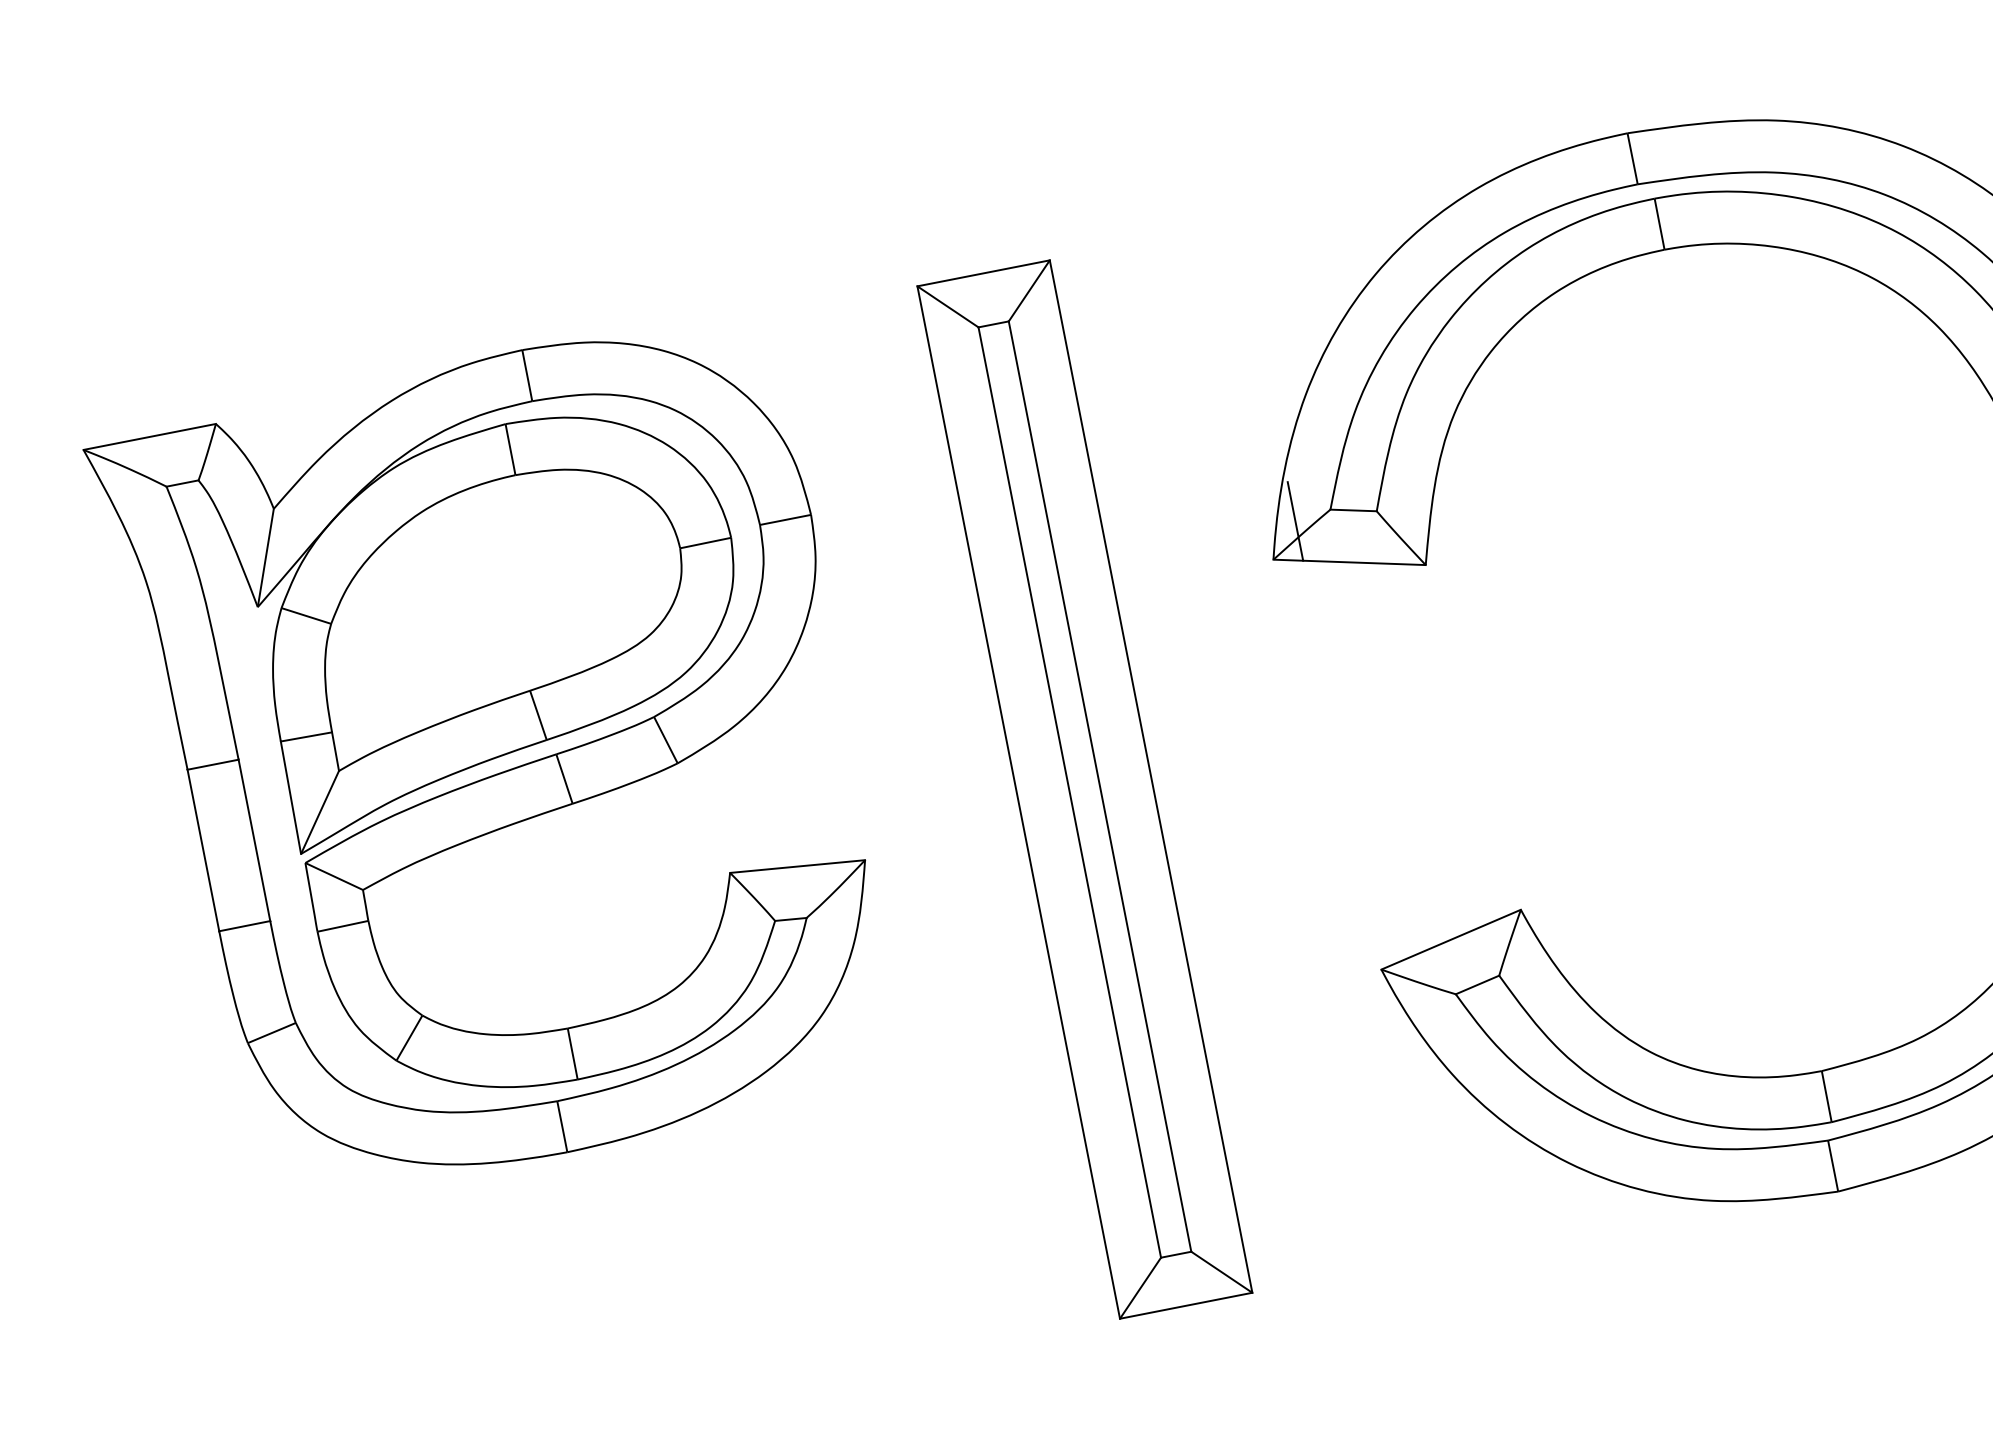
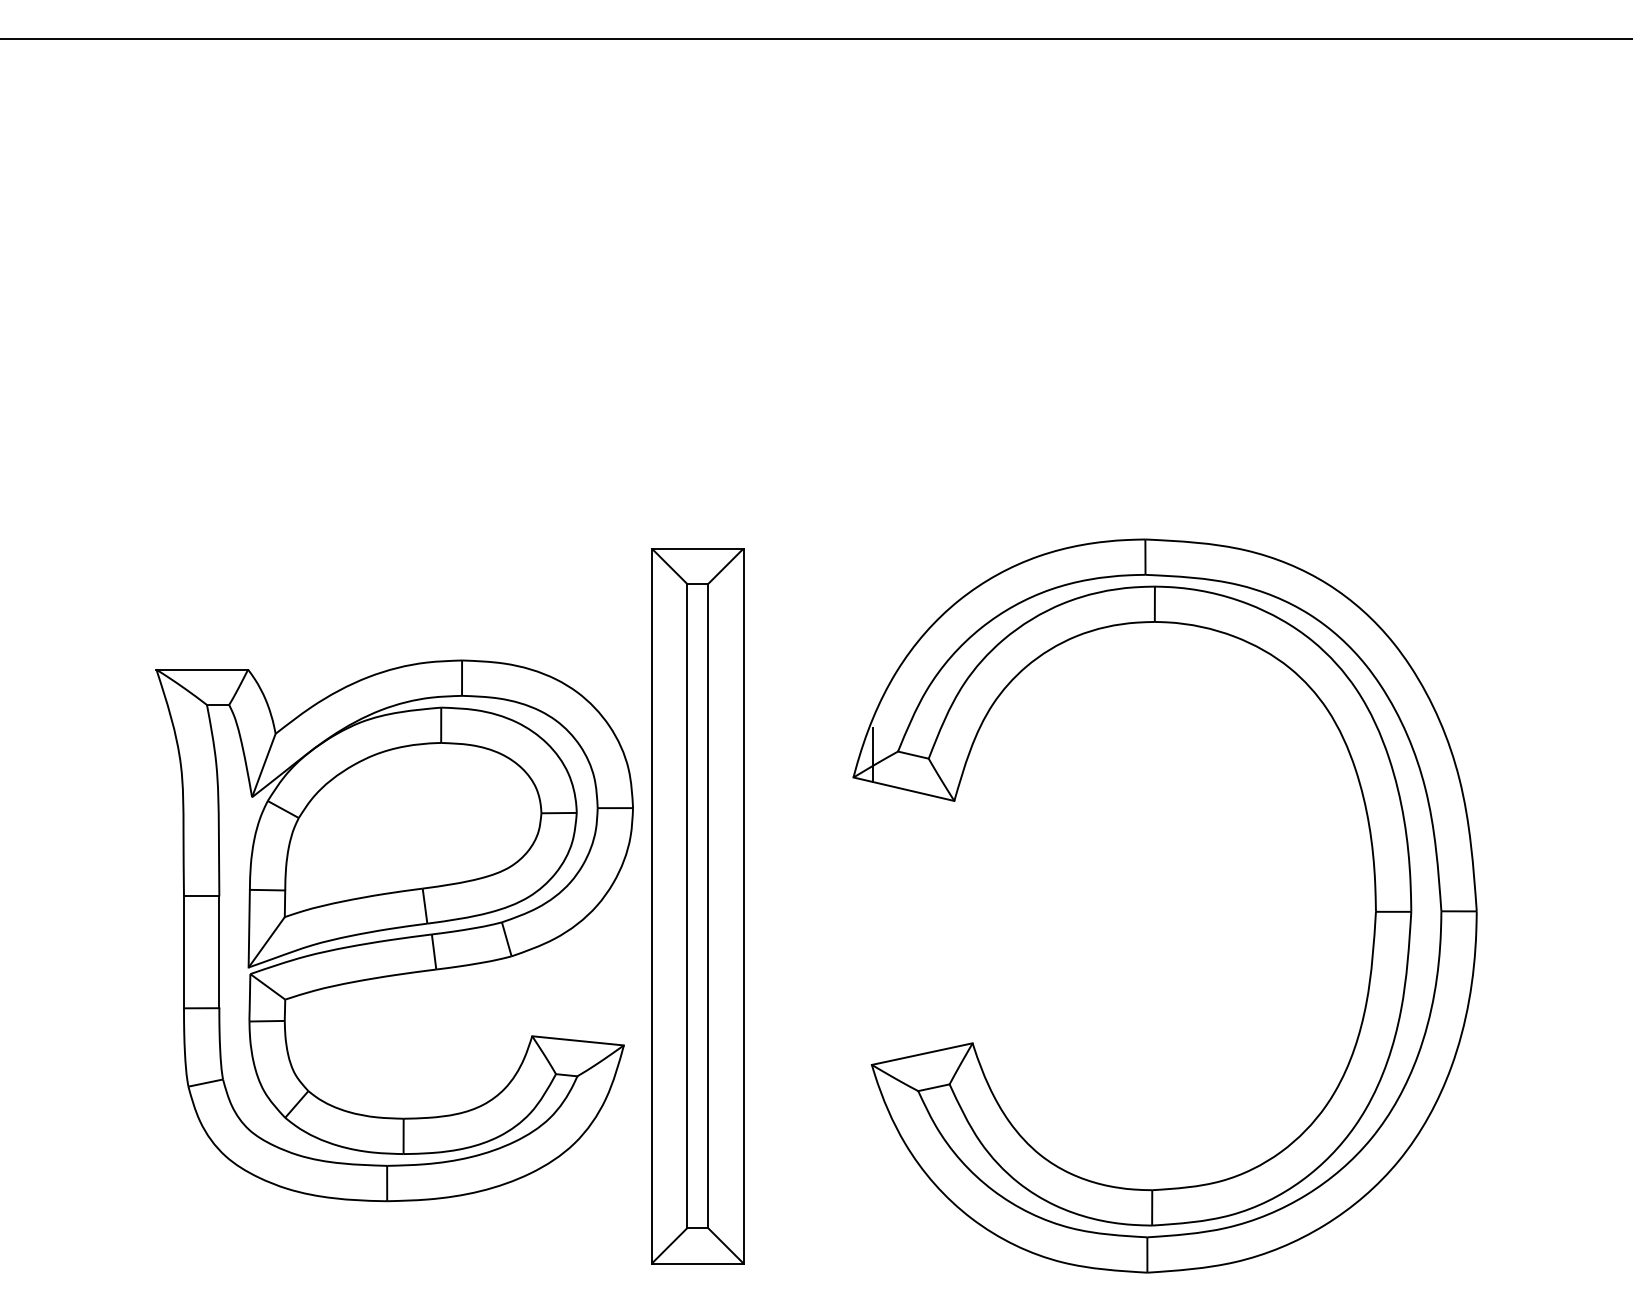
part: (501, 759) -> (394, 930), moved

